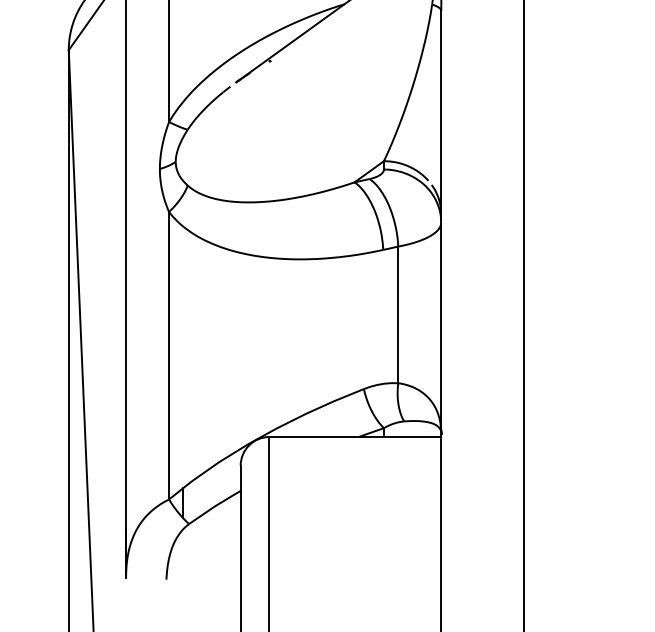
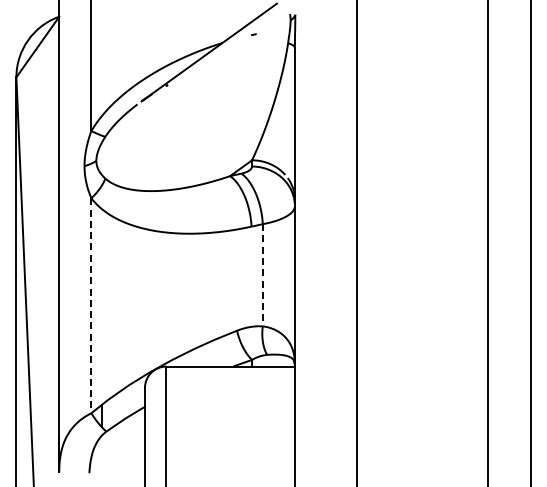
line: (397, 315) -> (262, 275), solid -> dashed
line: (169, 356) -> (91, 306), solid -> dashed

